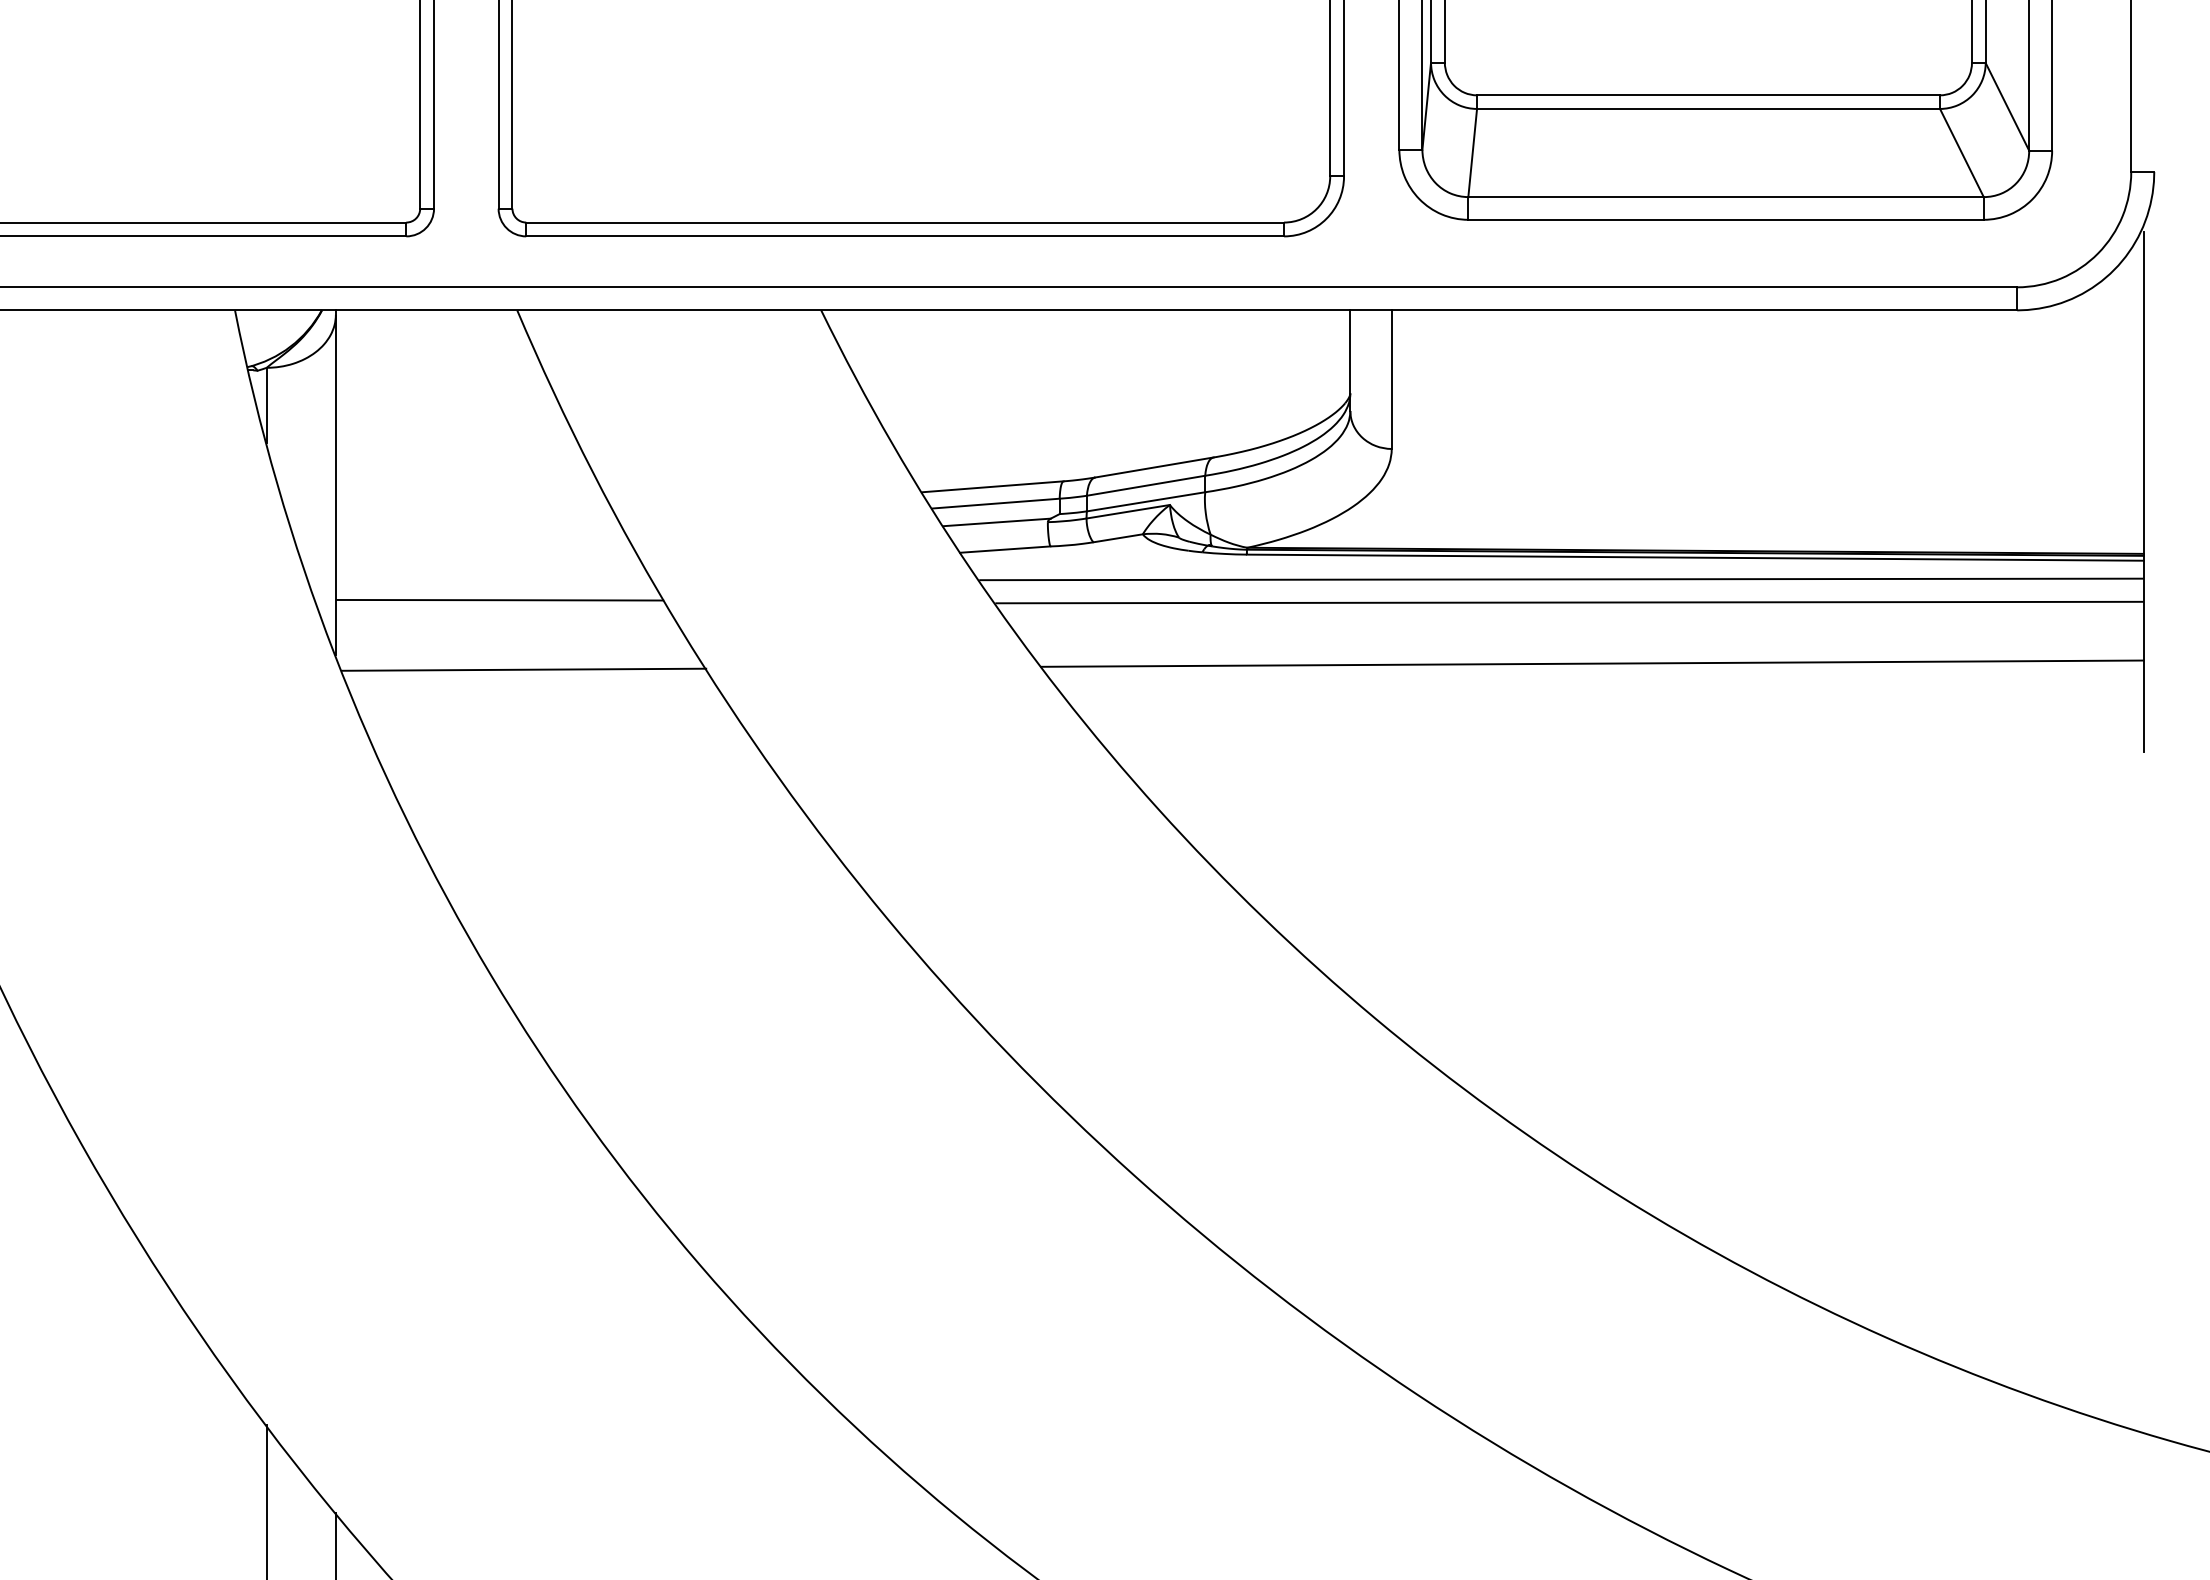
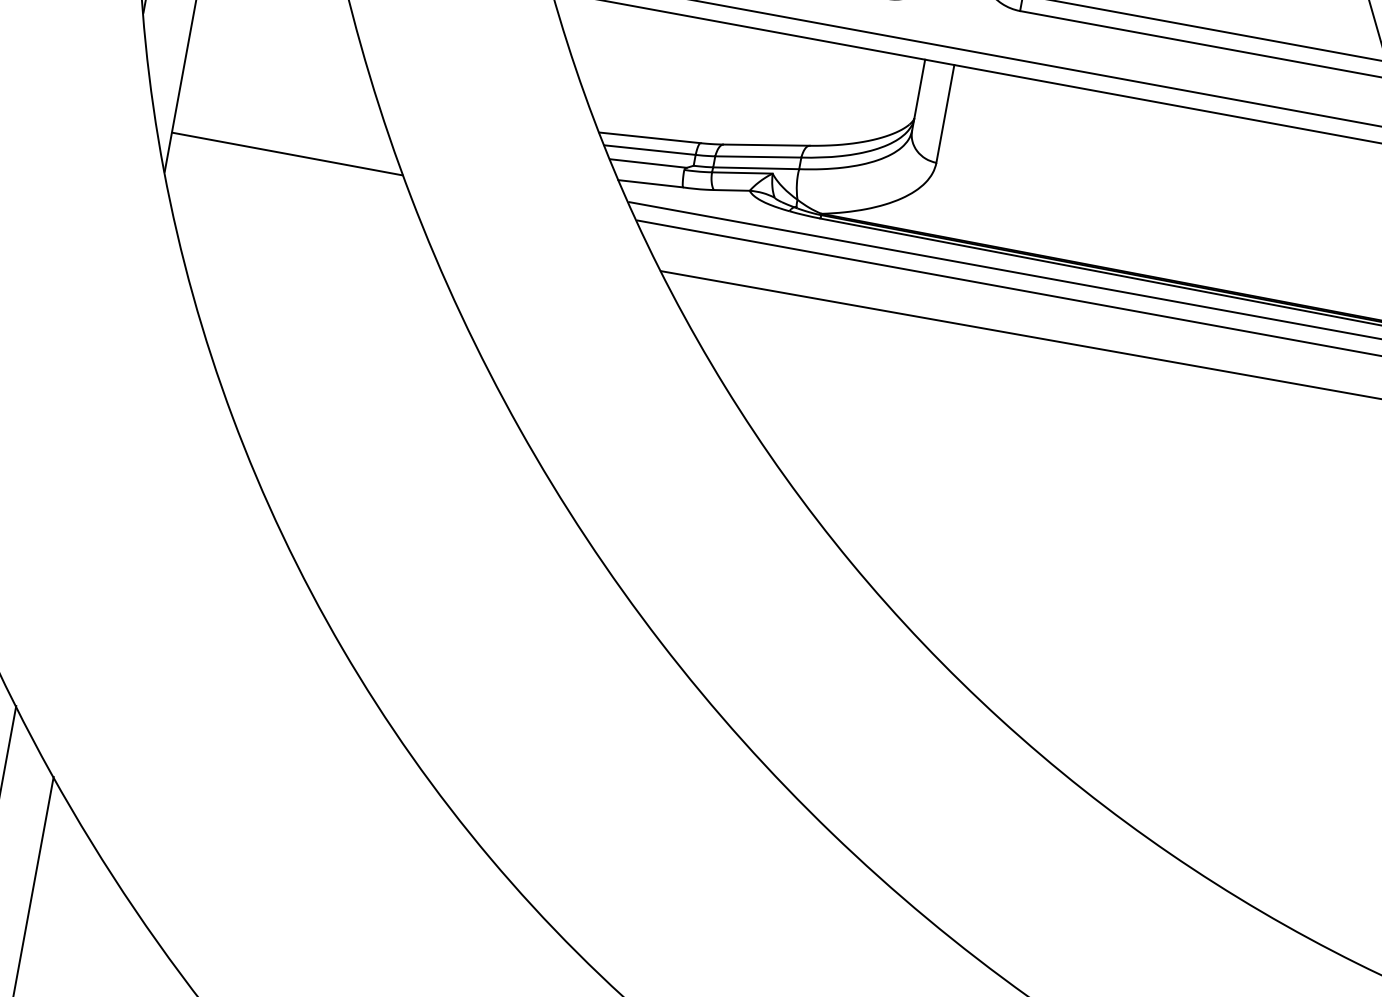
line: (524, 669) -> (296, 206), removed

